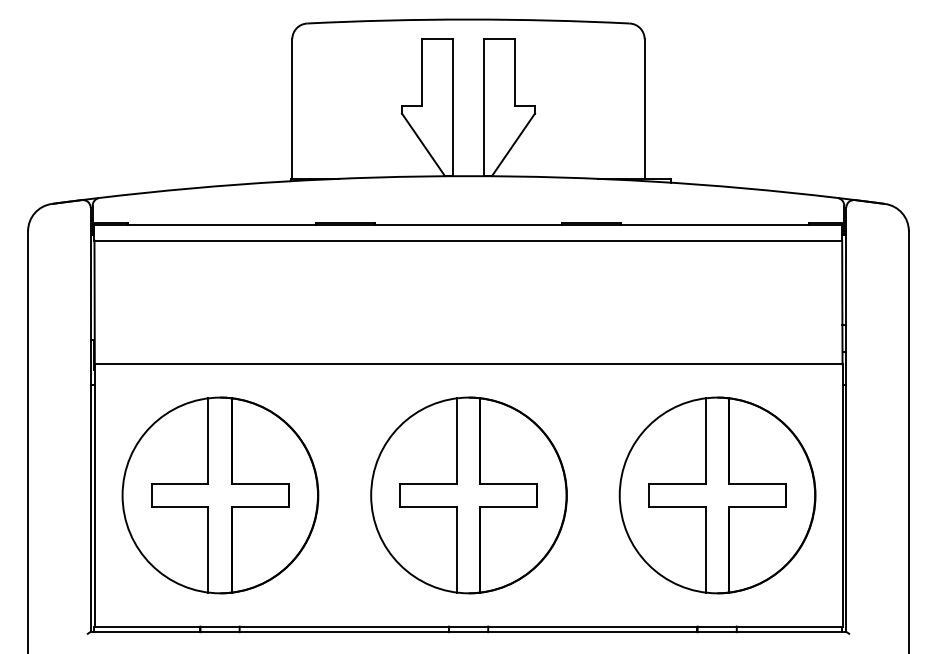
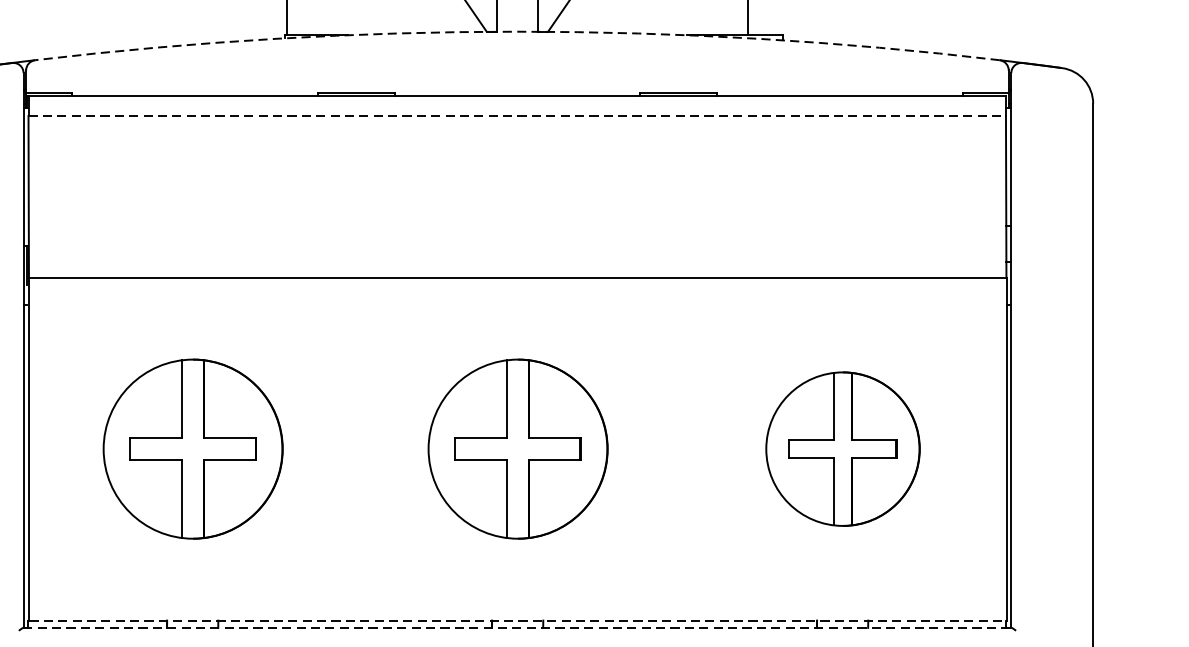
arc: (468, 176) -> (517, 32), solid -> dashed
line: (468, 240) -> (517, 115), solid -> dashed
part: (220, 495) -> (193, 449), size x0.7
part: (468, 495) -> (517, 449), size x0.7
part: (717, 495) -> (842, 449), size x0.6
line: (469, 626) -> (518, 620), solid -> dashed
line: (468, 632) -> (517, 628), solid -> dashed

